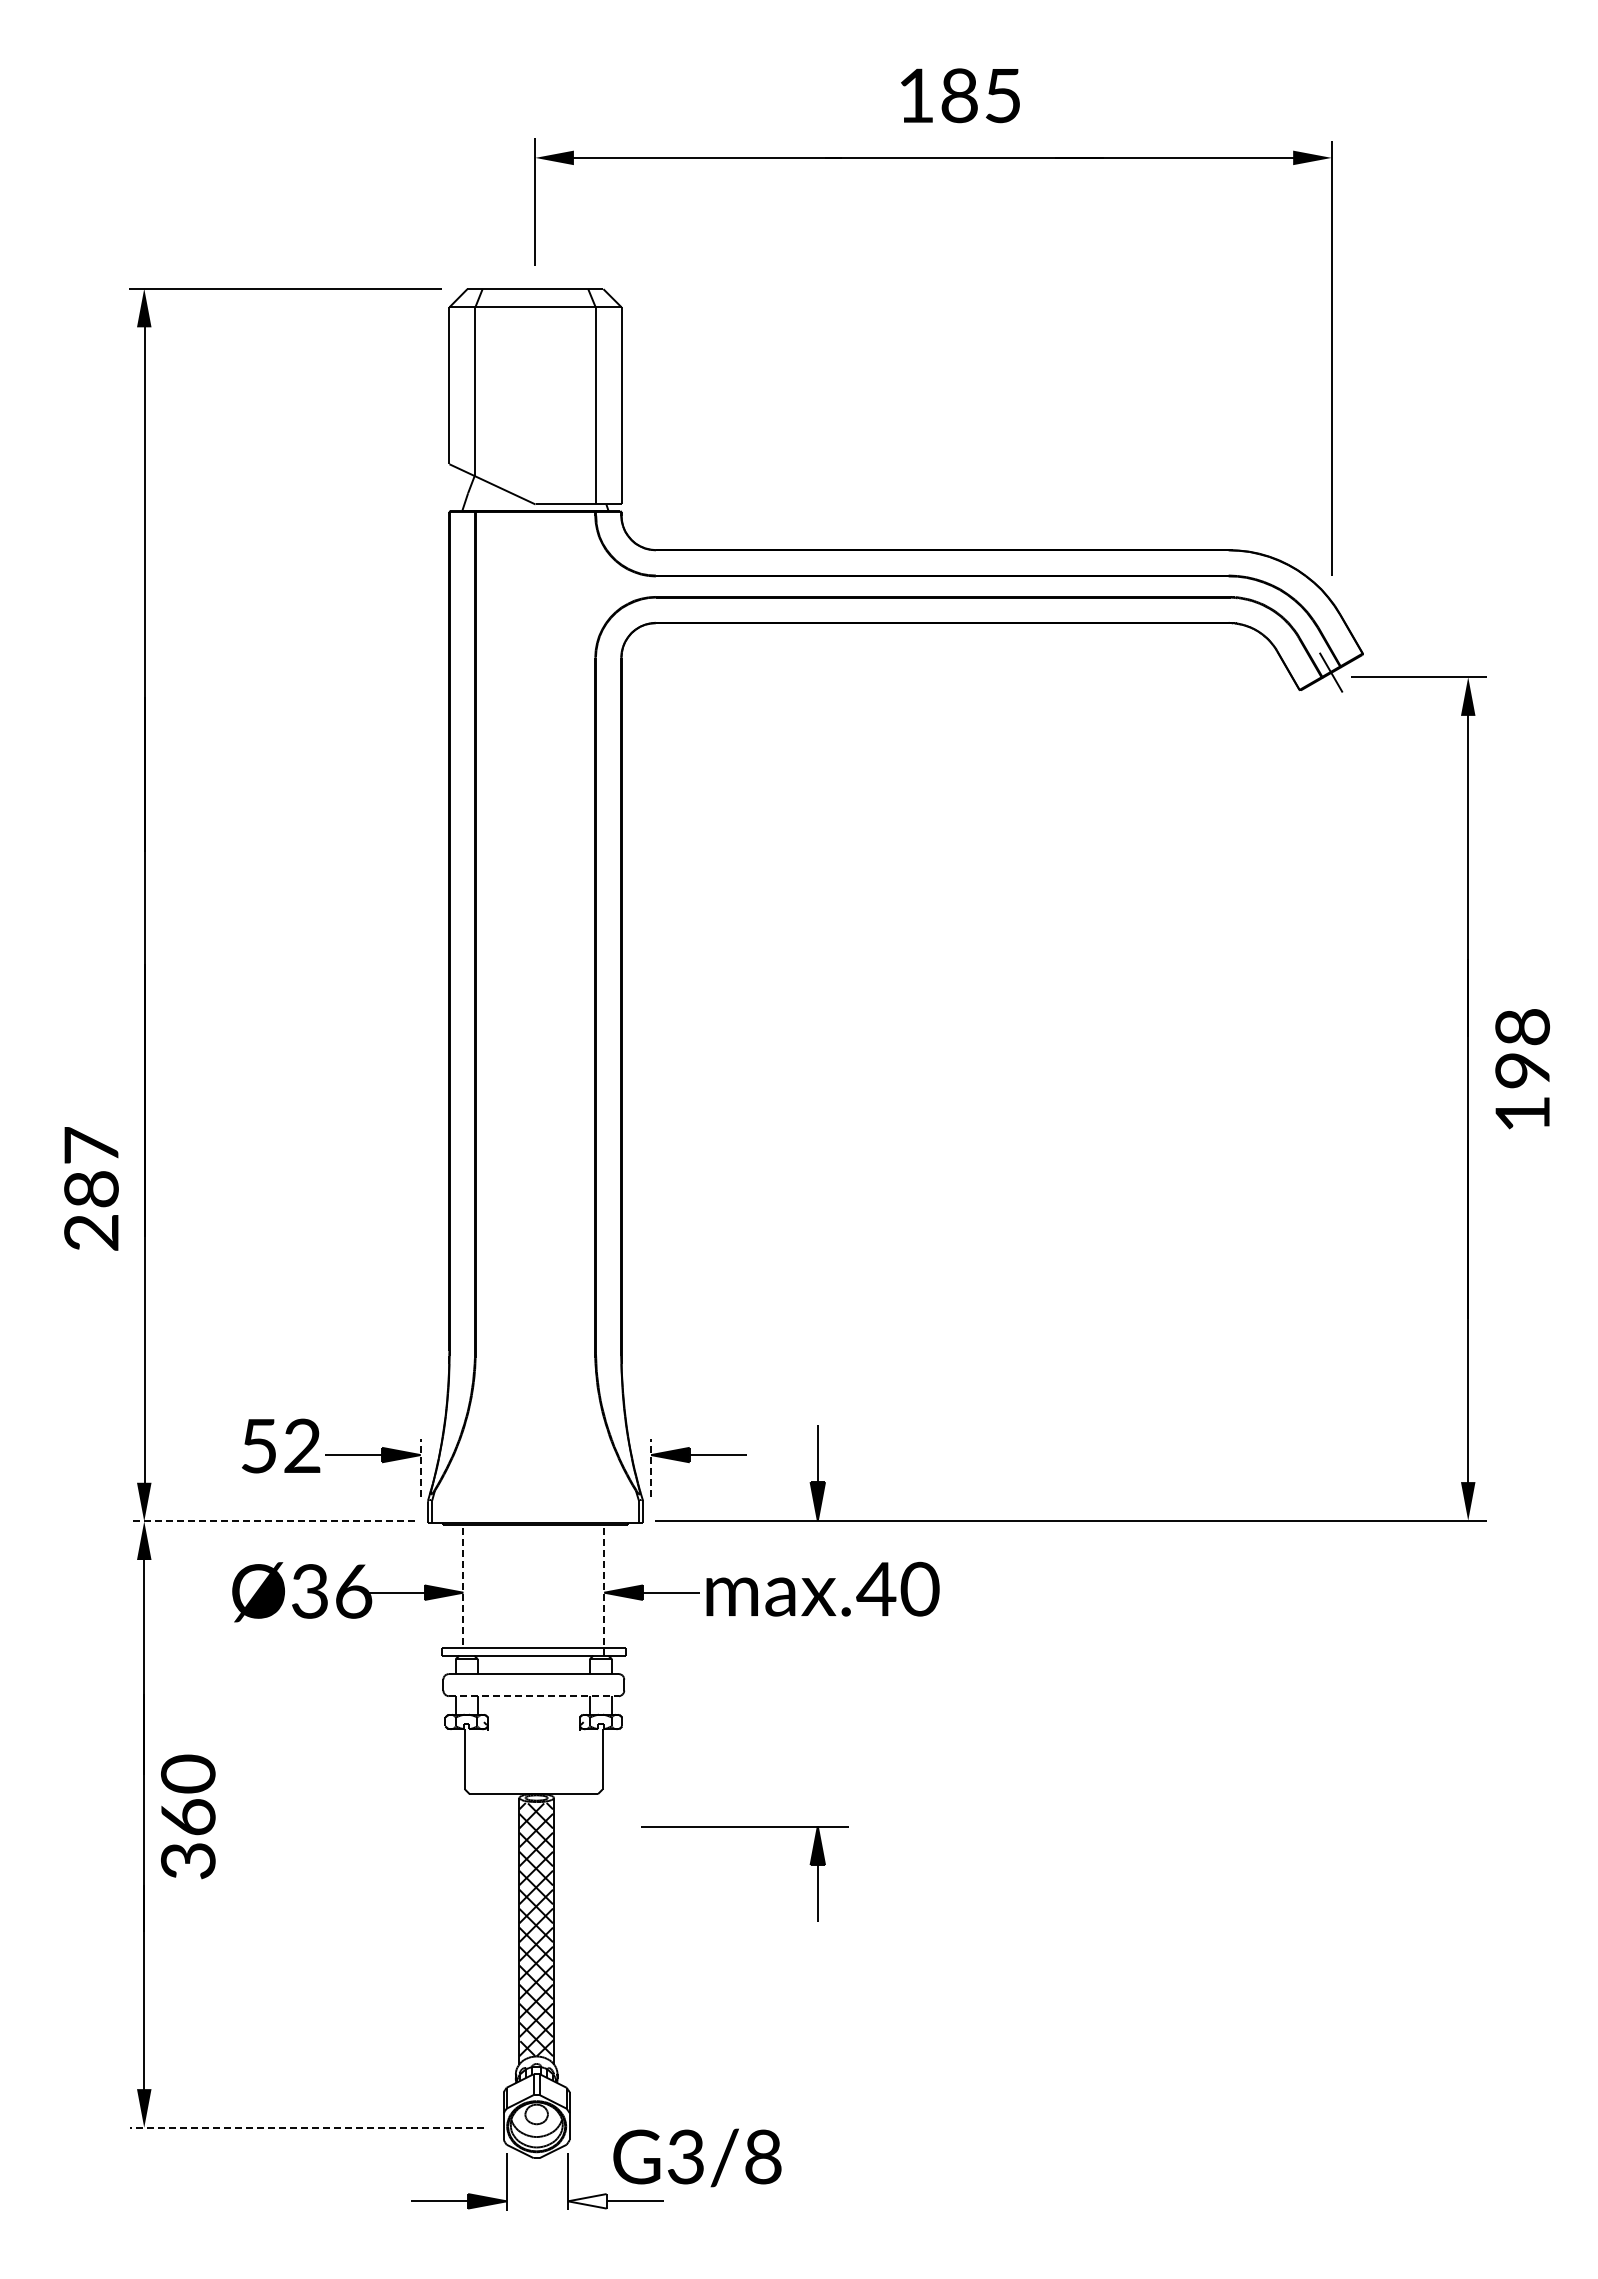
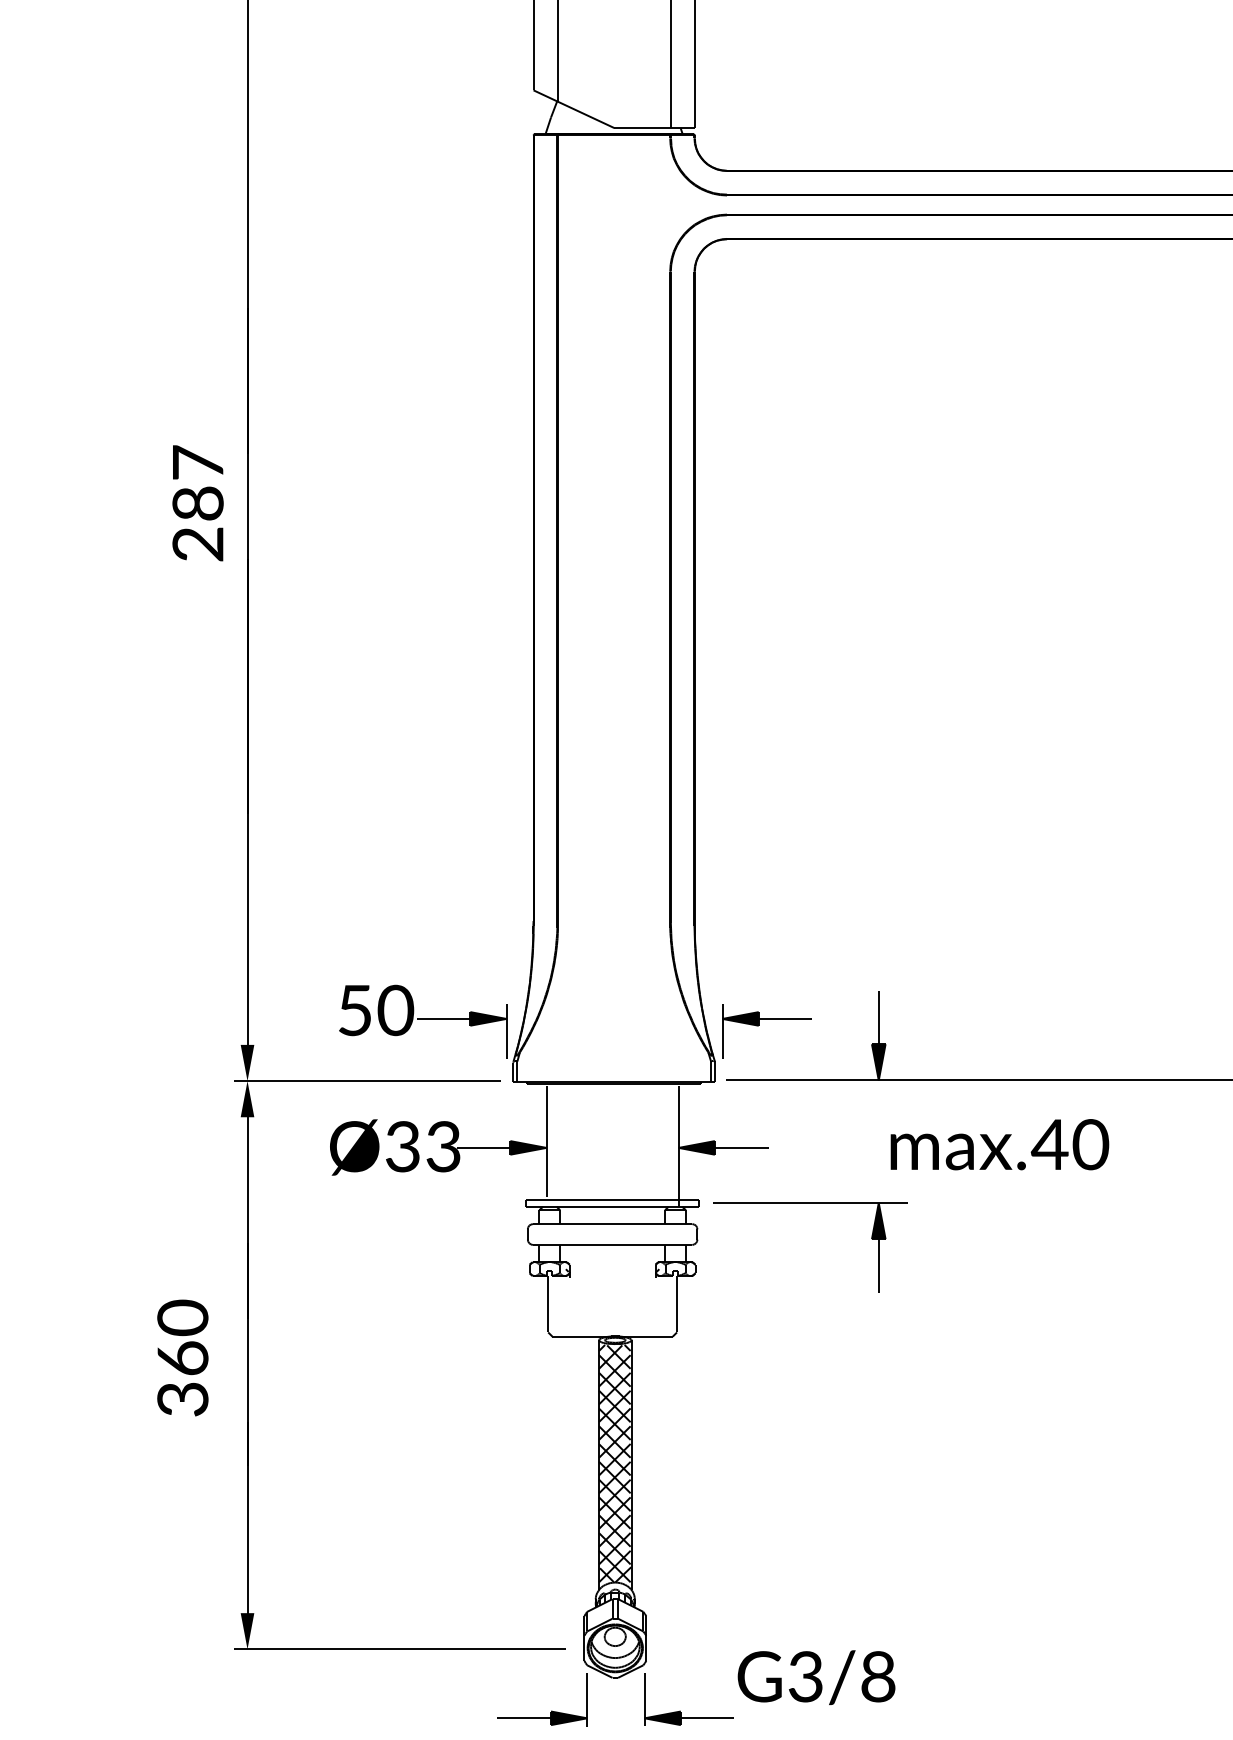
text: (91, 1188) -> (198, 502), moved
text: (302, 1445) -> (395, 1009), 52 -> 50
line: (420, 1467) -> (506, 1030), dashed -> solid
line: (651, 1467) -> (722, 1030), dashed -> solid
line: (271, 1521) -> (366, 1081), dashed -> solid
line: (463, 1585) -> (546, 1141), dashed -> solid
text: (822, 1588) -> (999, 1143), moved
text: (353, 1591) -> (443, 1146), Ø36 -> Ø33
line: (604, 1591) -> (678, 1146), dashed -> solid
line: (534, 1696) -> (613, 1245), dashed -> solid
text: (188, 1816) -> (183, 1357), moved
part: (744, 1827) -> (810, 1203), moved
line: (306, 2127) -> (399, 1649), dashed -> solid
text: (697, 2157) -> (816, 1677), moved
fill: (587, 2201) -> (662, 1718), added

